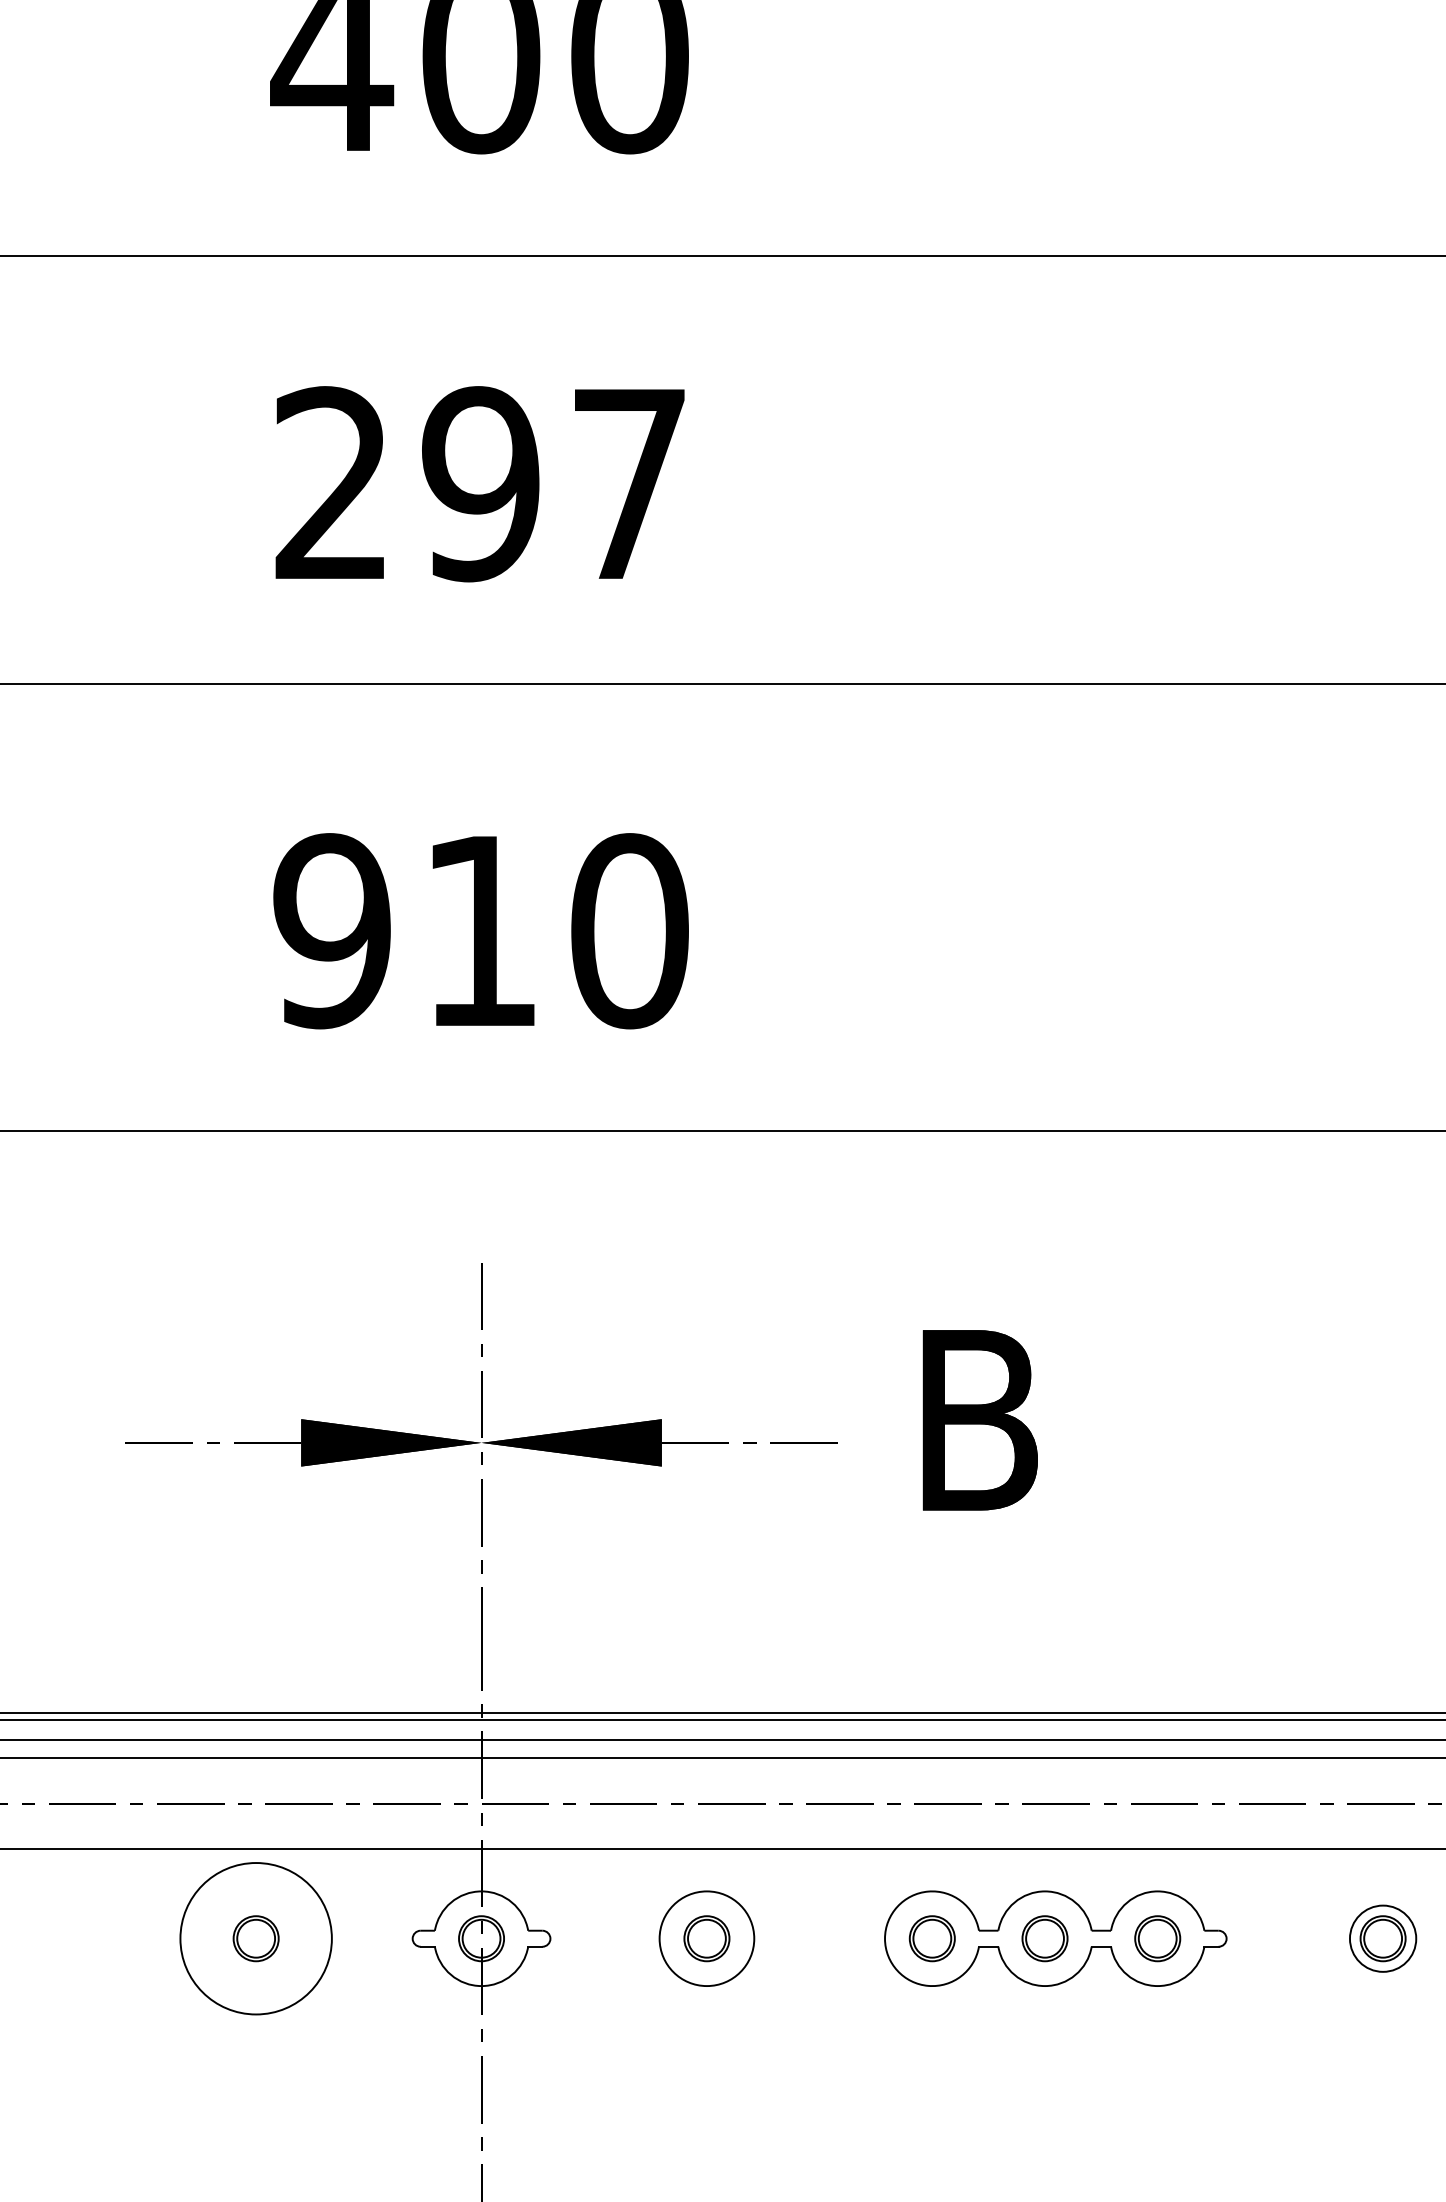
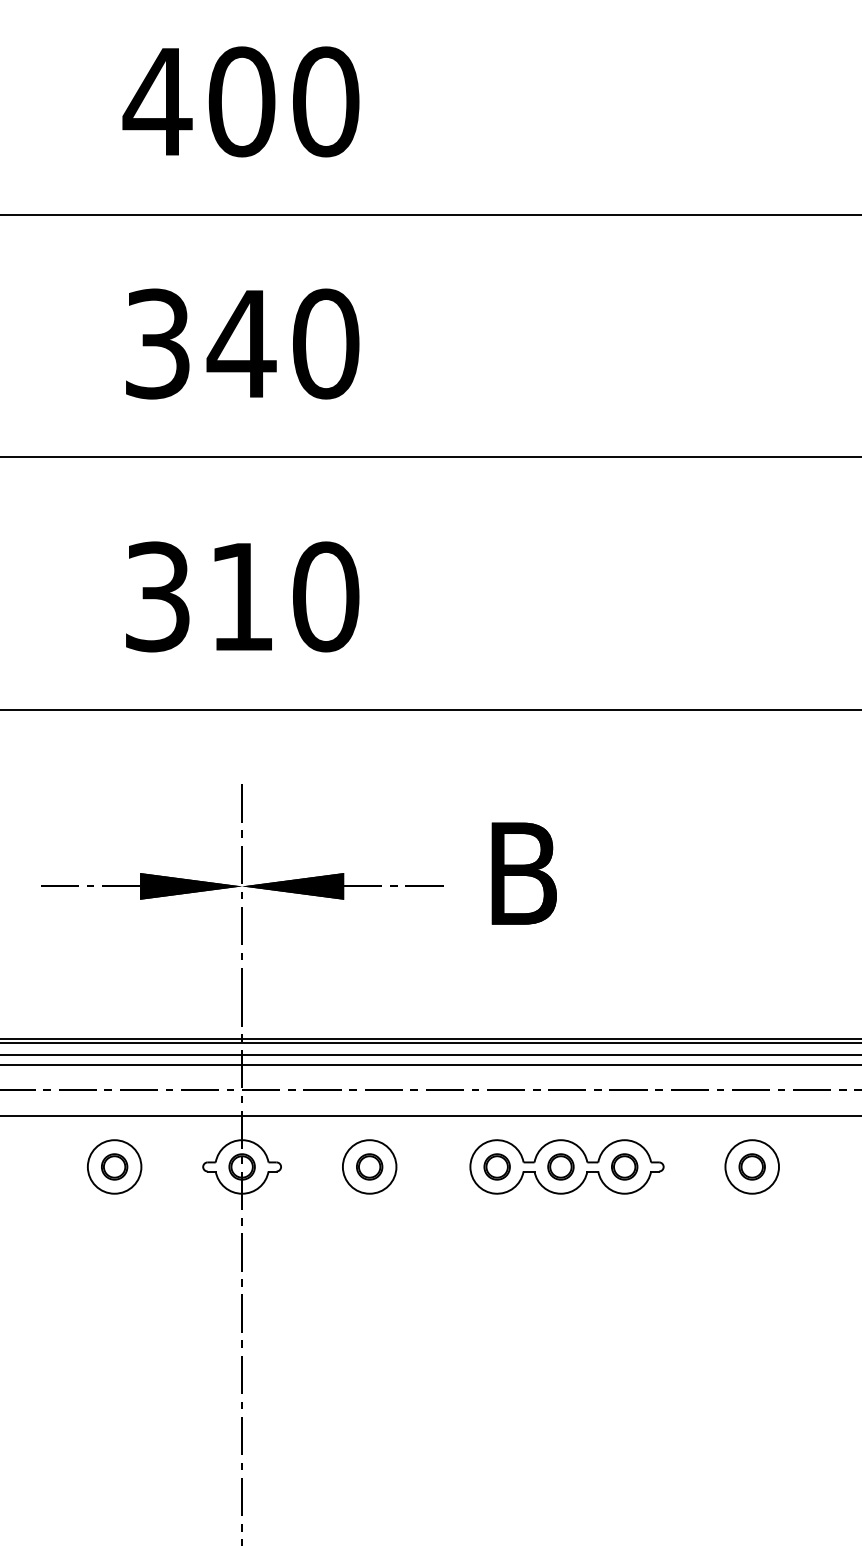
text: (482, 483) -> (242, 343), 297 -> 340
text: (331, 930) -> (157, 596), 910 -> 310
circle: (255, 1937) -> (114, 1166), size x0.62
circle: (1383, 1937) -> (752, 1166), size x1.43

